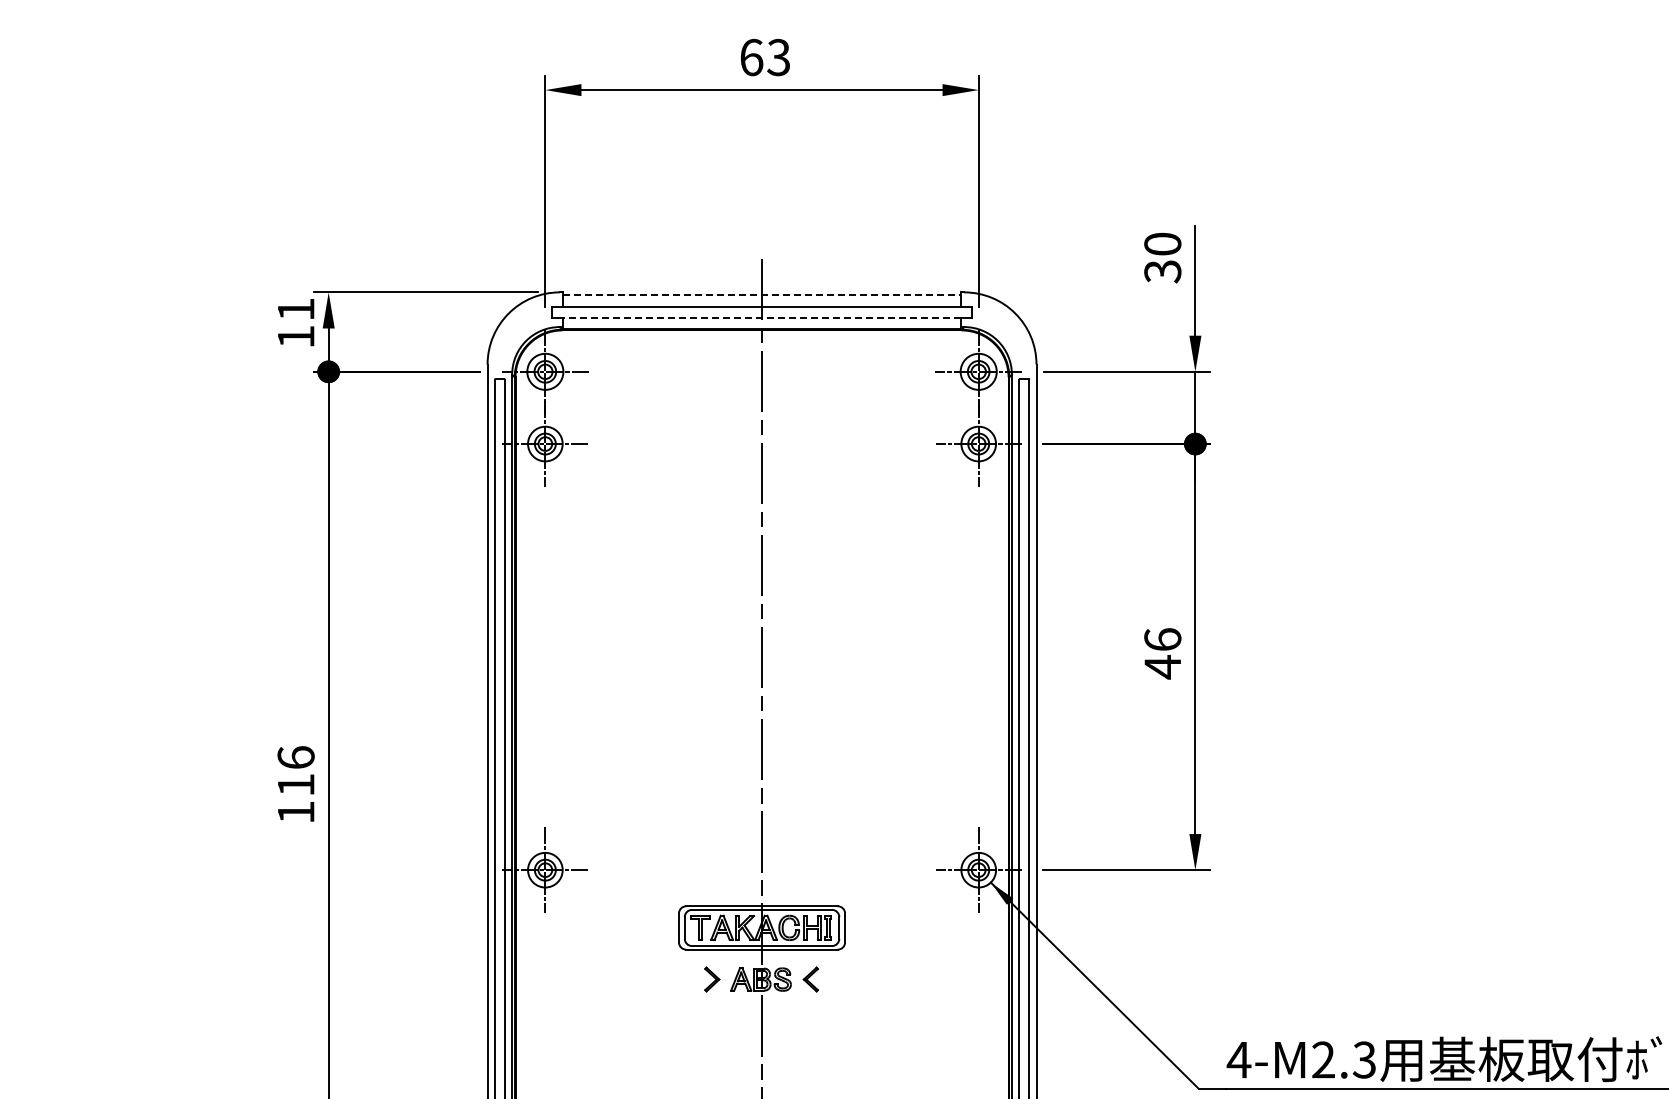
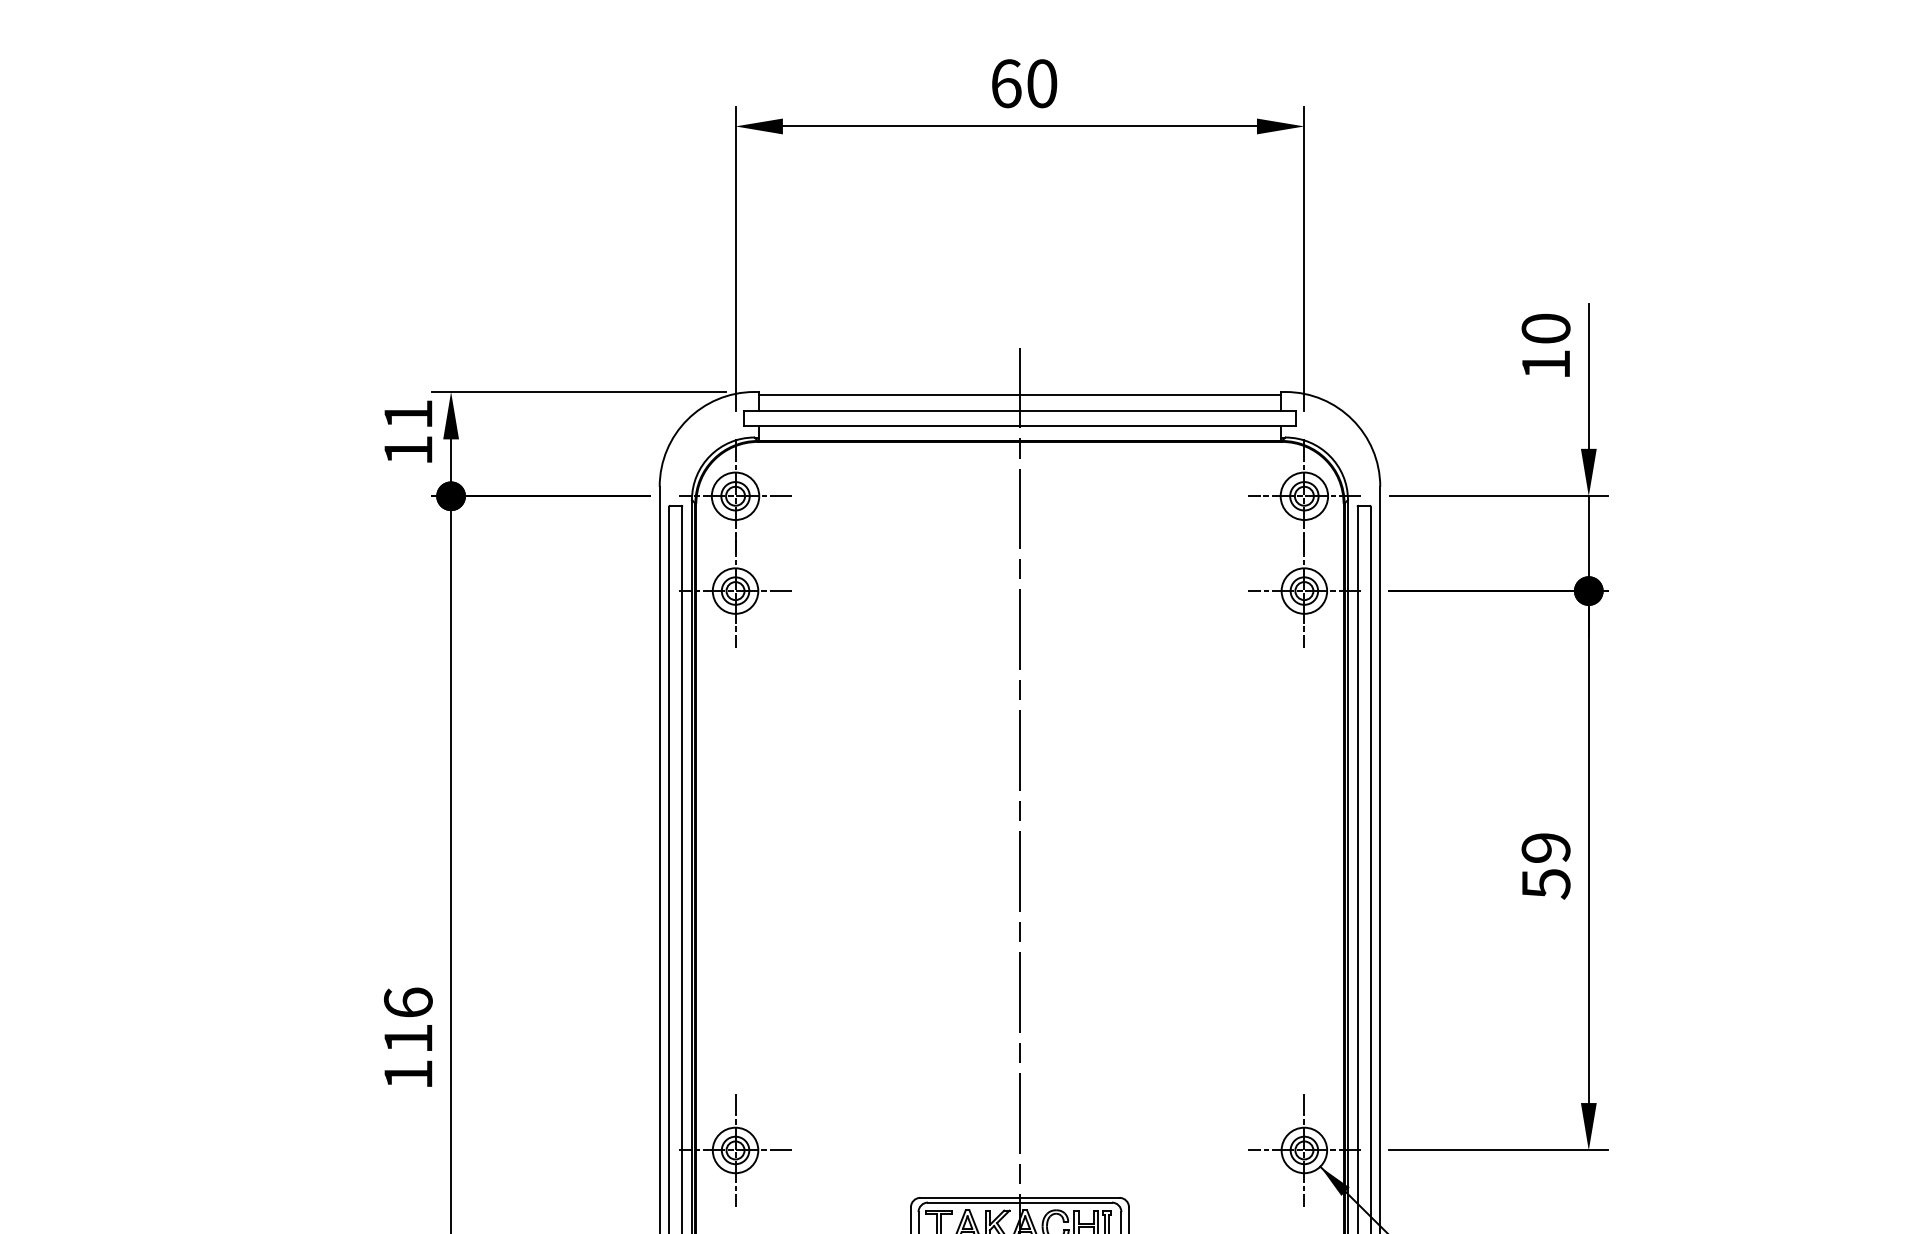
text: (778, 57) -> (1041, 83), 63 -> 60
text: (1162, 271) -> (1545, 364), 30 -> 10
line: (762, 294) -> (1020, 394), dashed -> solid
line: (762, 318) -> (1020, 426), dashed -> solid
text: (1162, 653) -> (1545, 866), 46 -> 59

